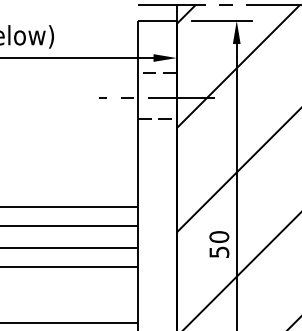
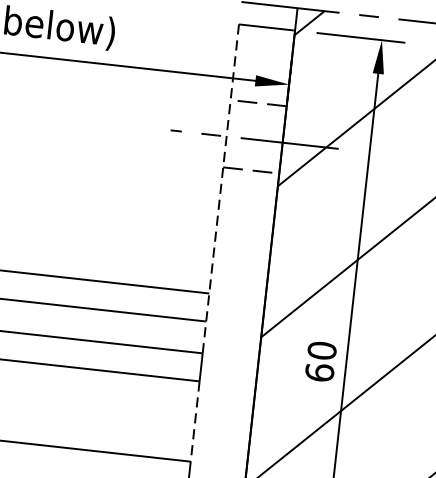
line: (138, 134) -> (221, 189), solid -> dashed
text: (219, 252) -> (319, 373), 50 -> 60
line: (138, 294) -> (195, 420), solid -> dashed

